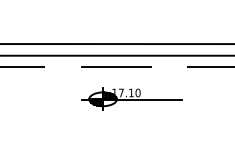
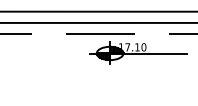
part: (131, 98) -> (137, 52), moved

